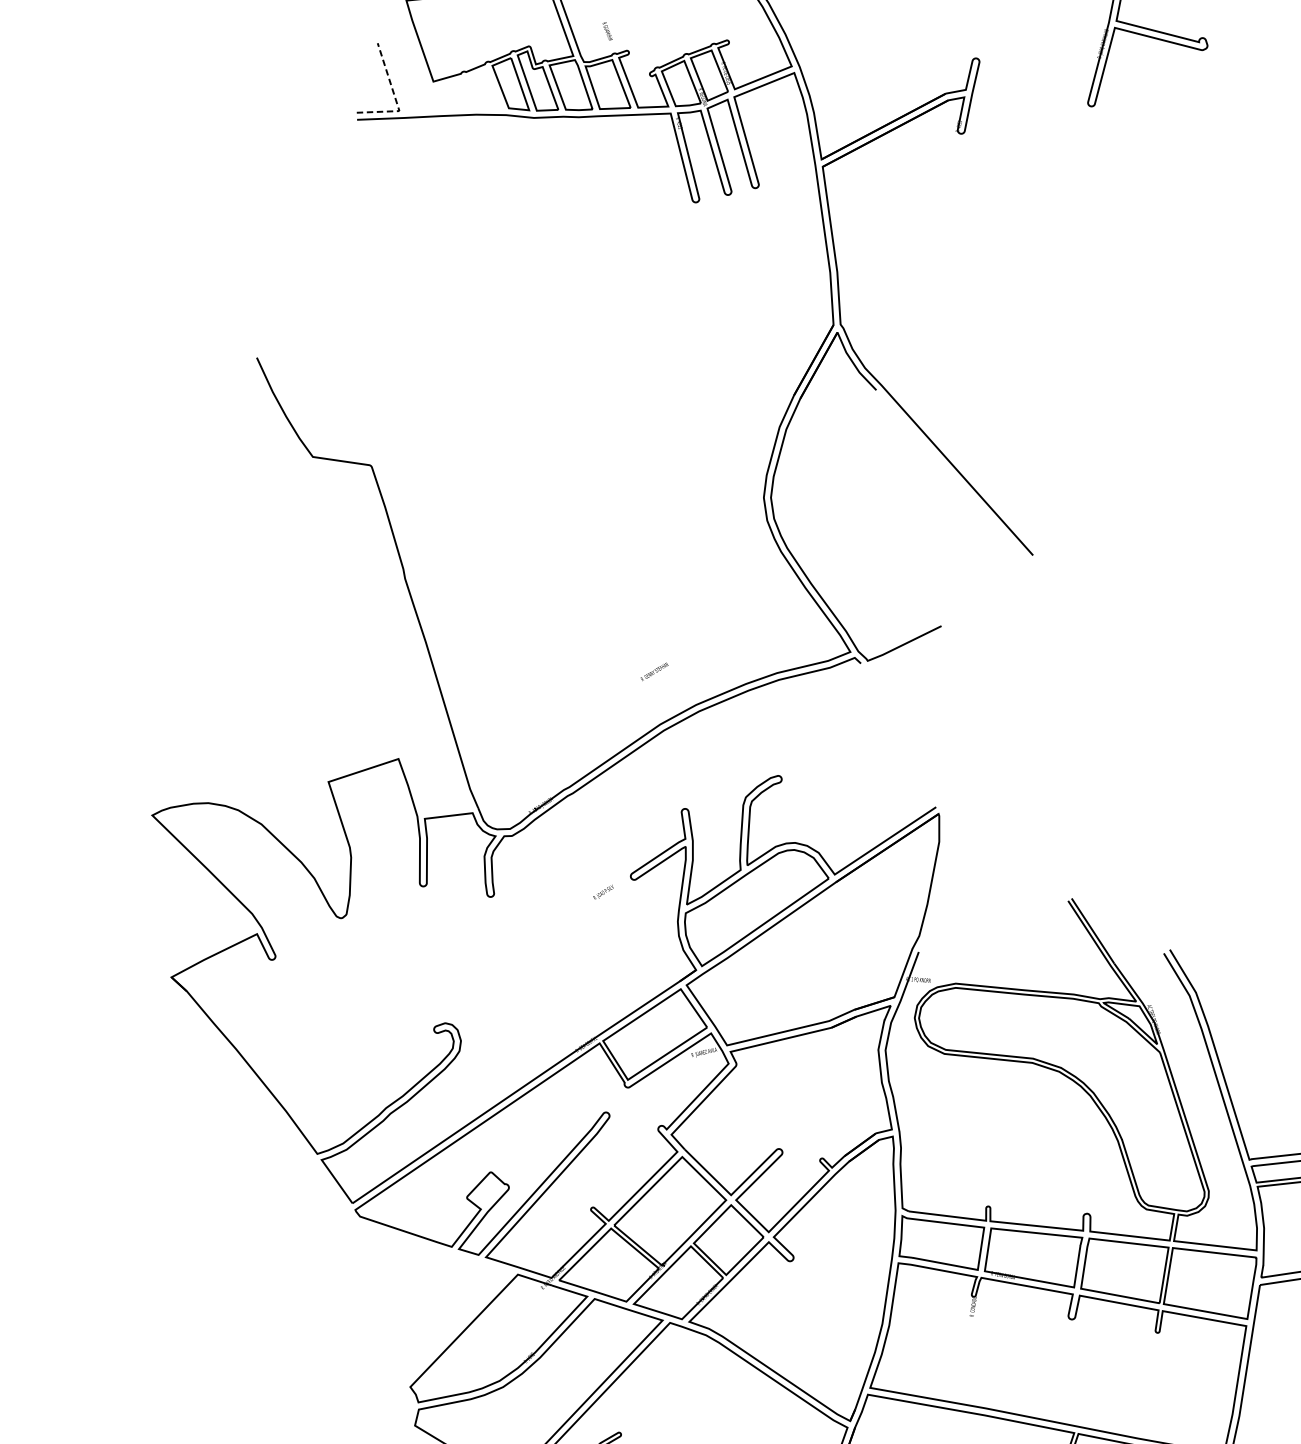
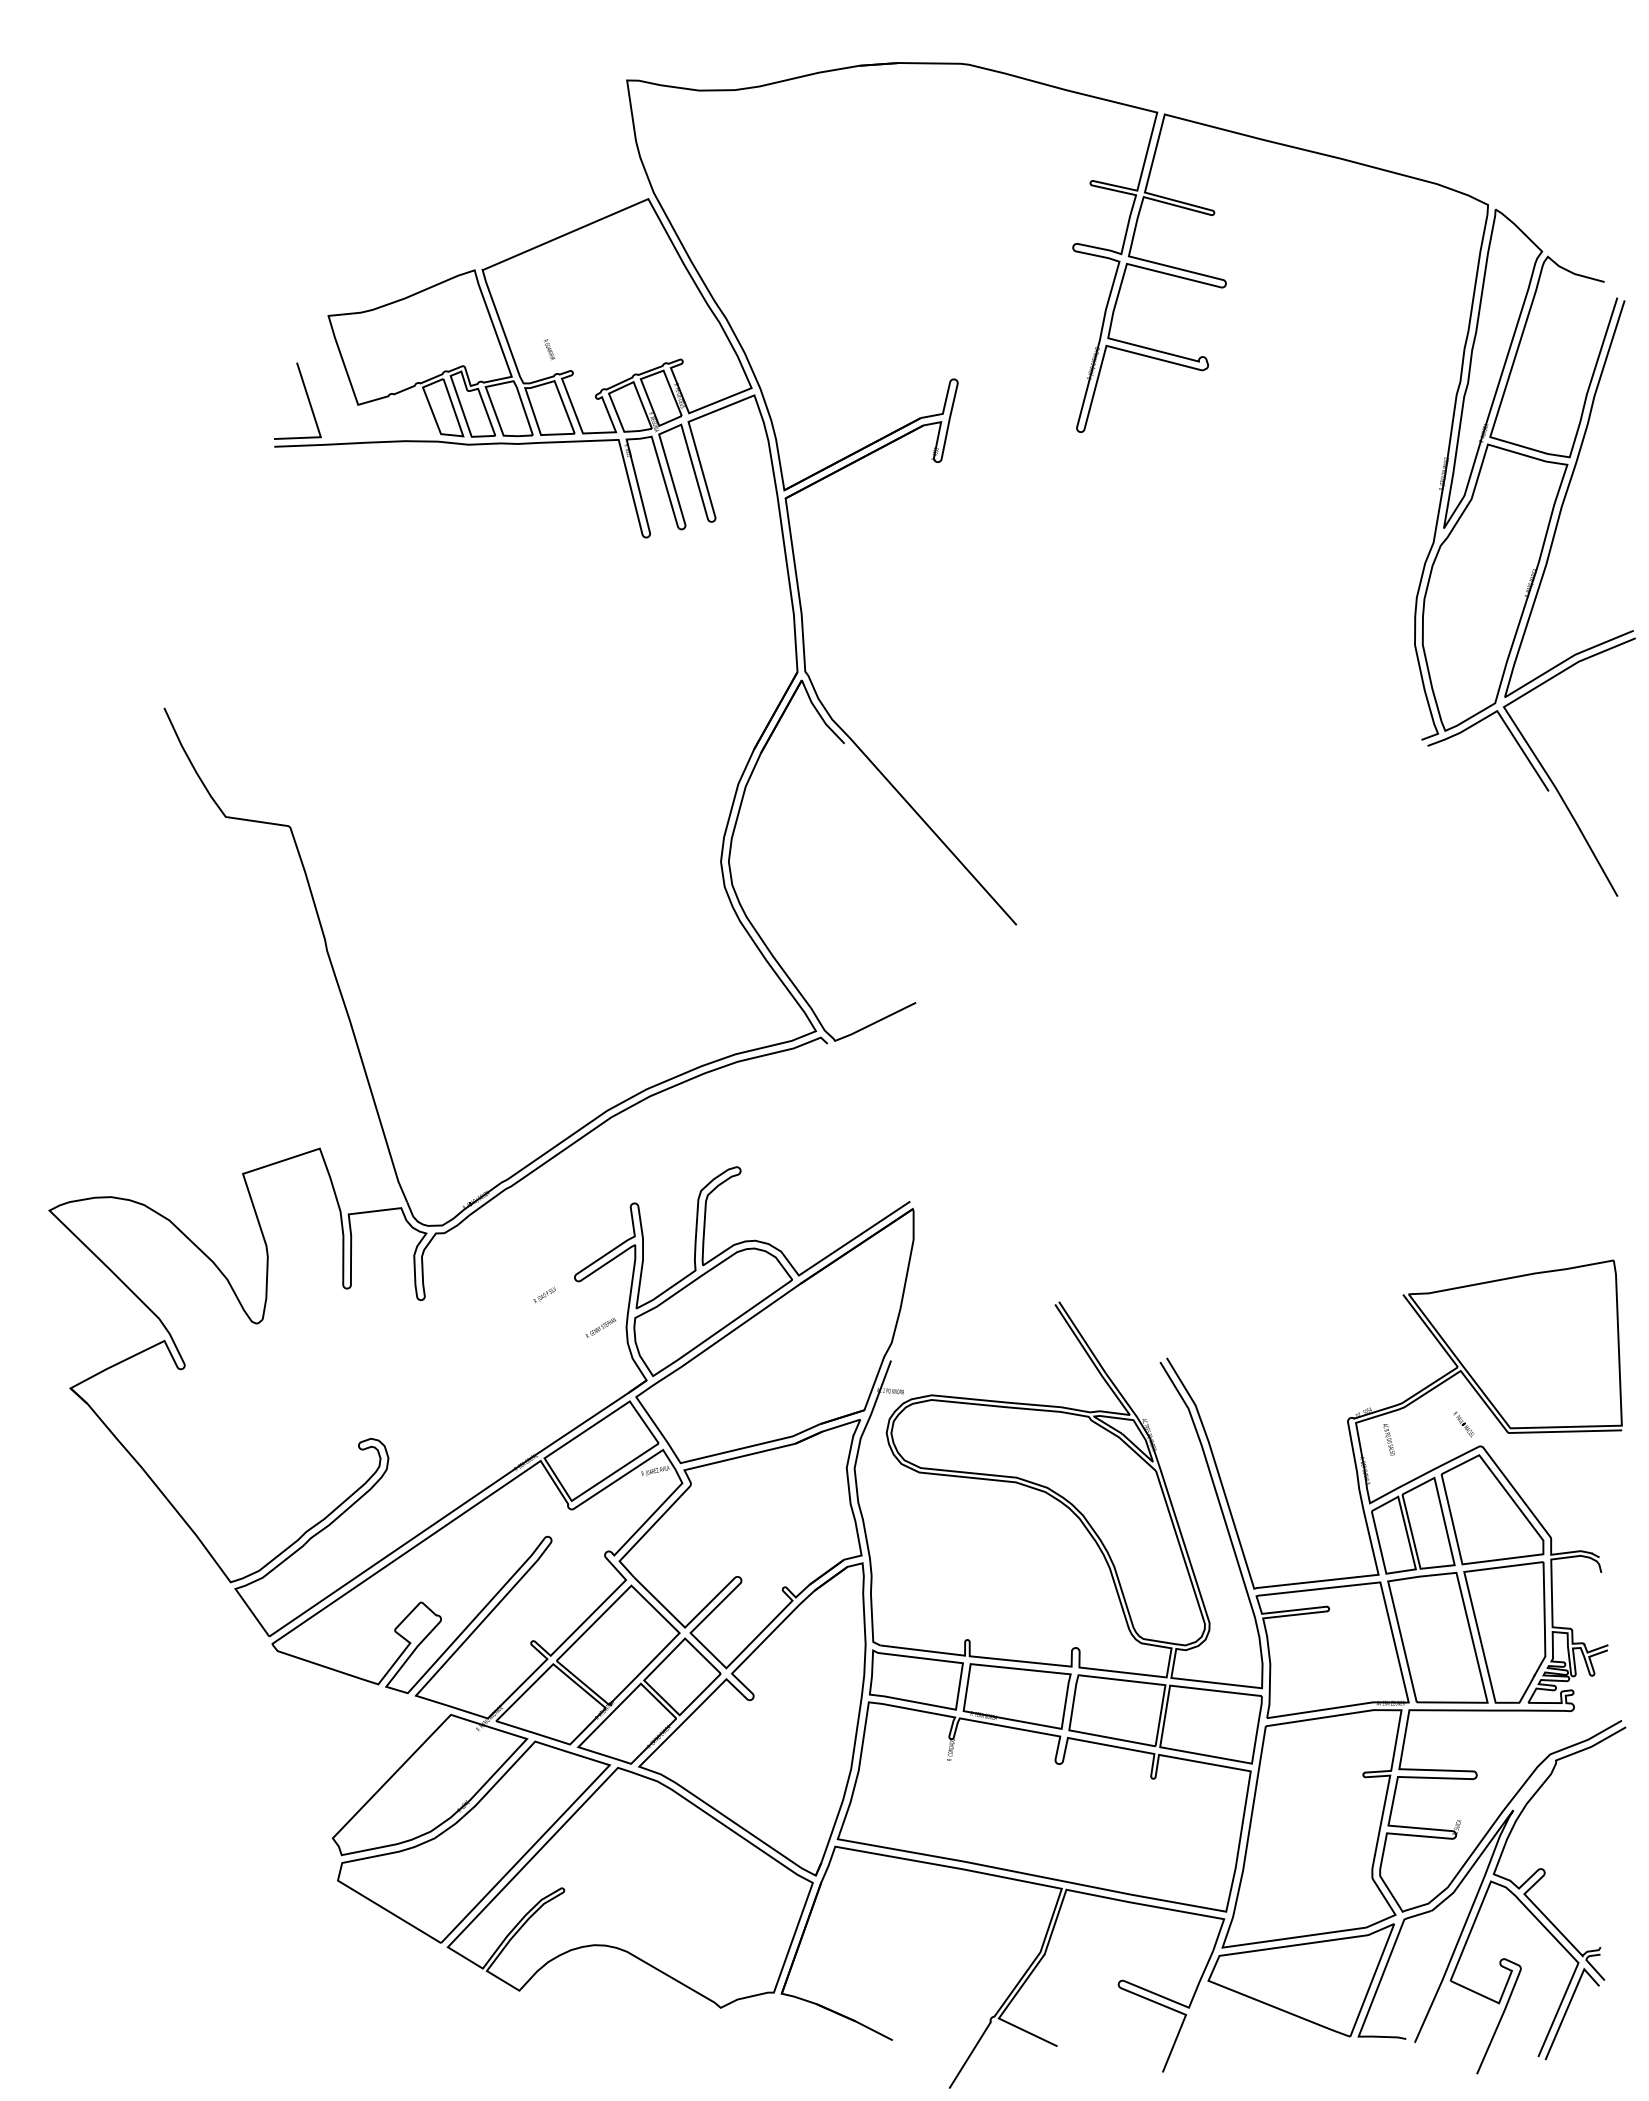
line: (395, 97) -> (316, 422), dashed -> solid
text: (654, 671) -> (600, 1327), moved

